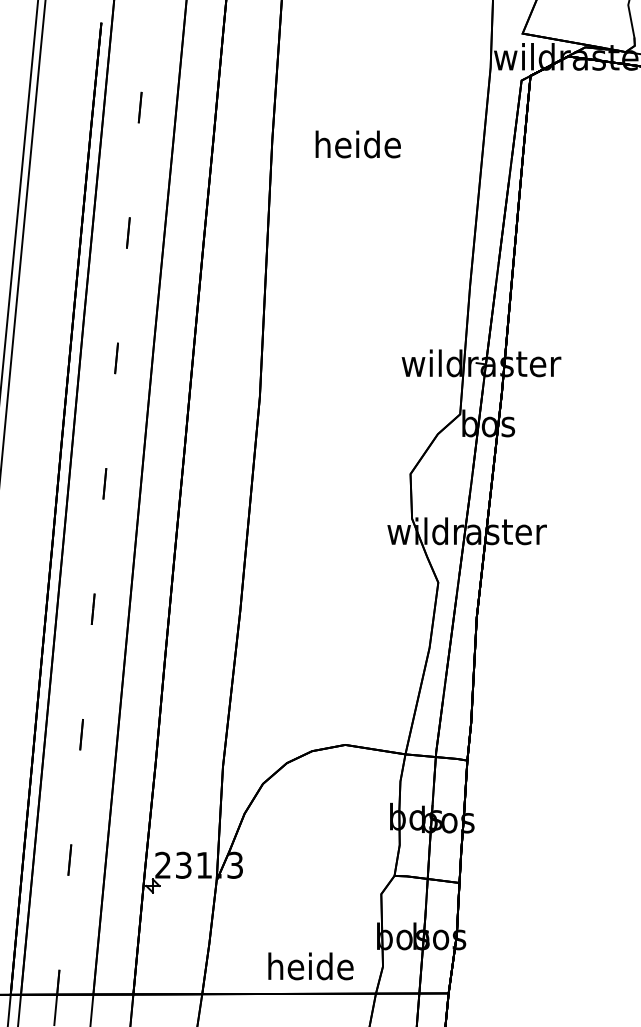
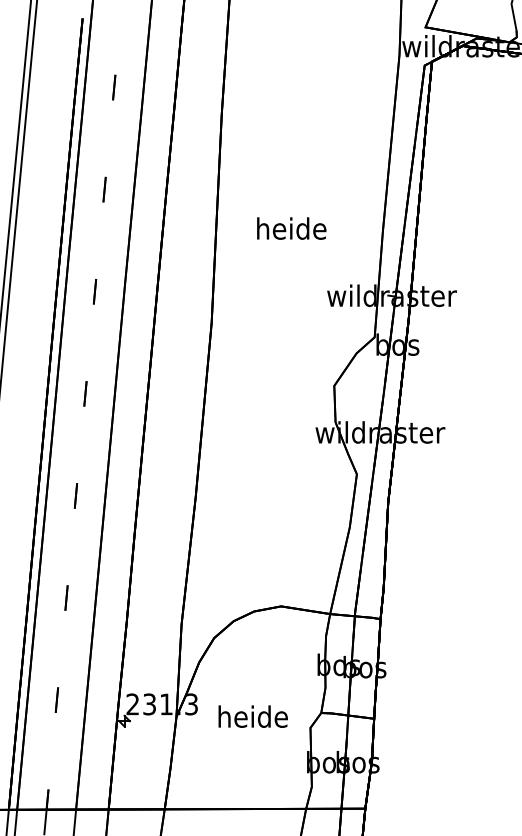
text: (357, 144) -> (291, 228), moved
text: (310, 966) -> (252, 716), moved

